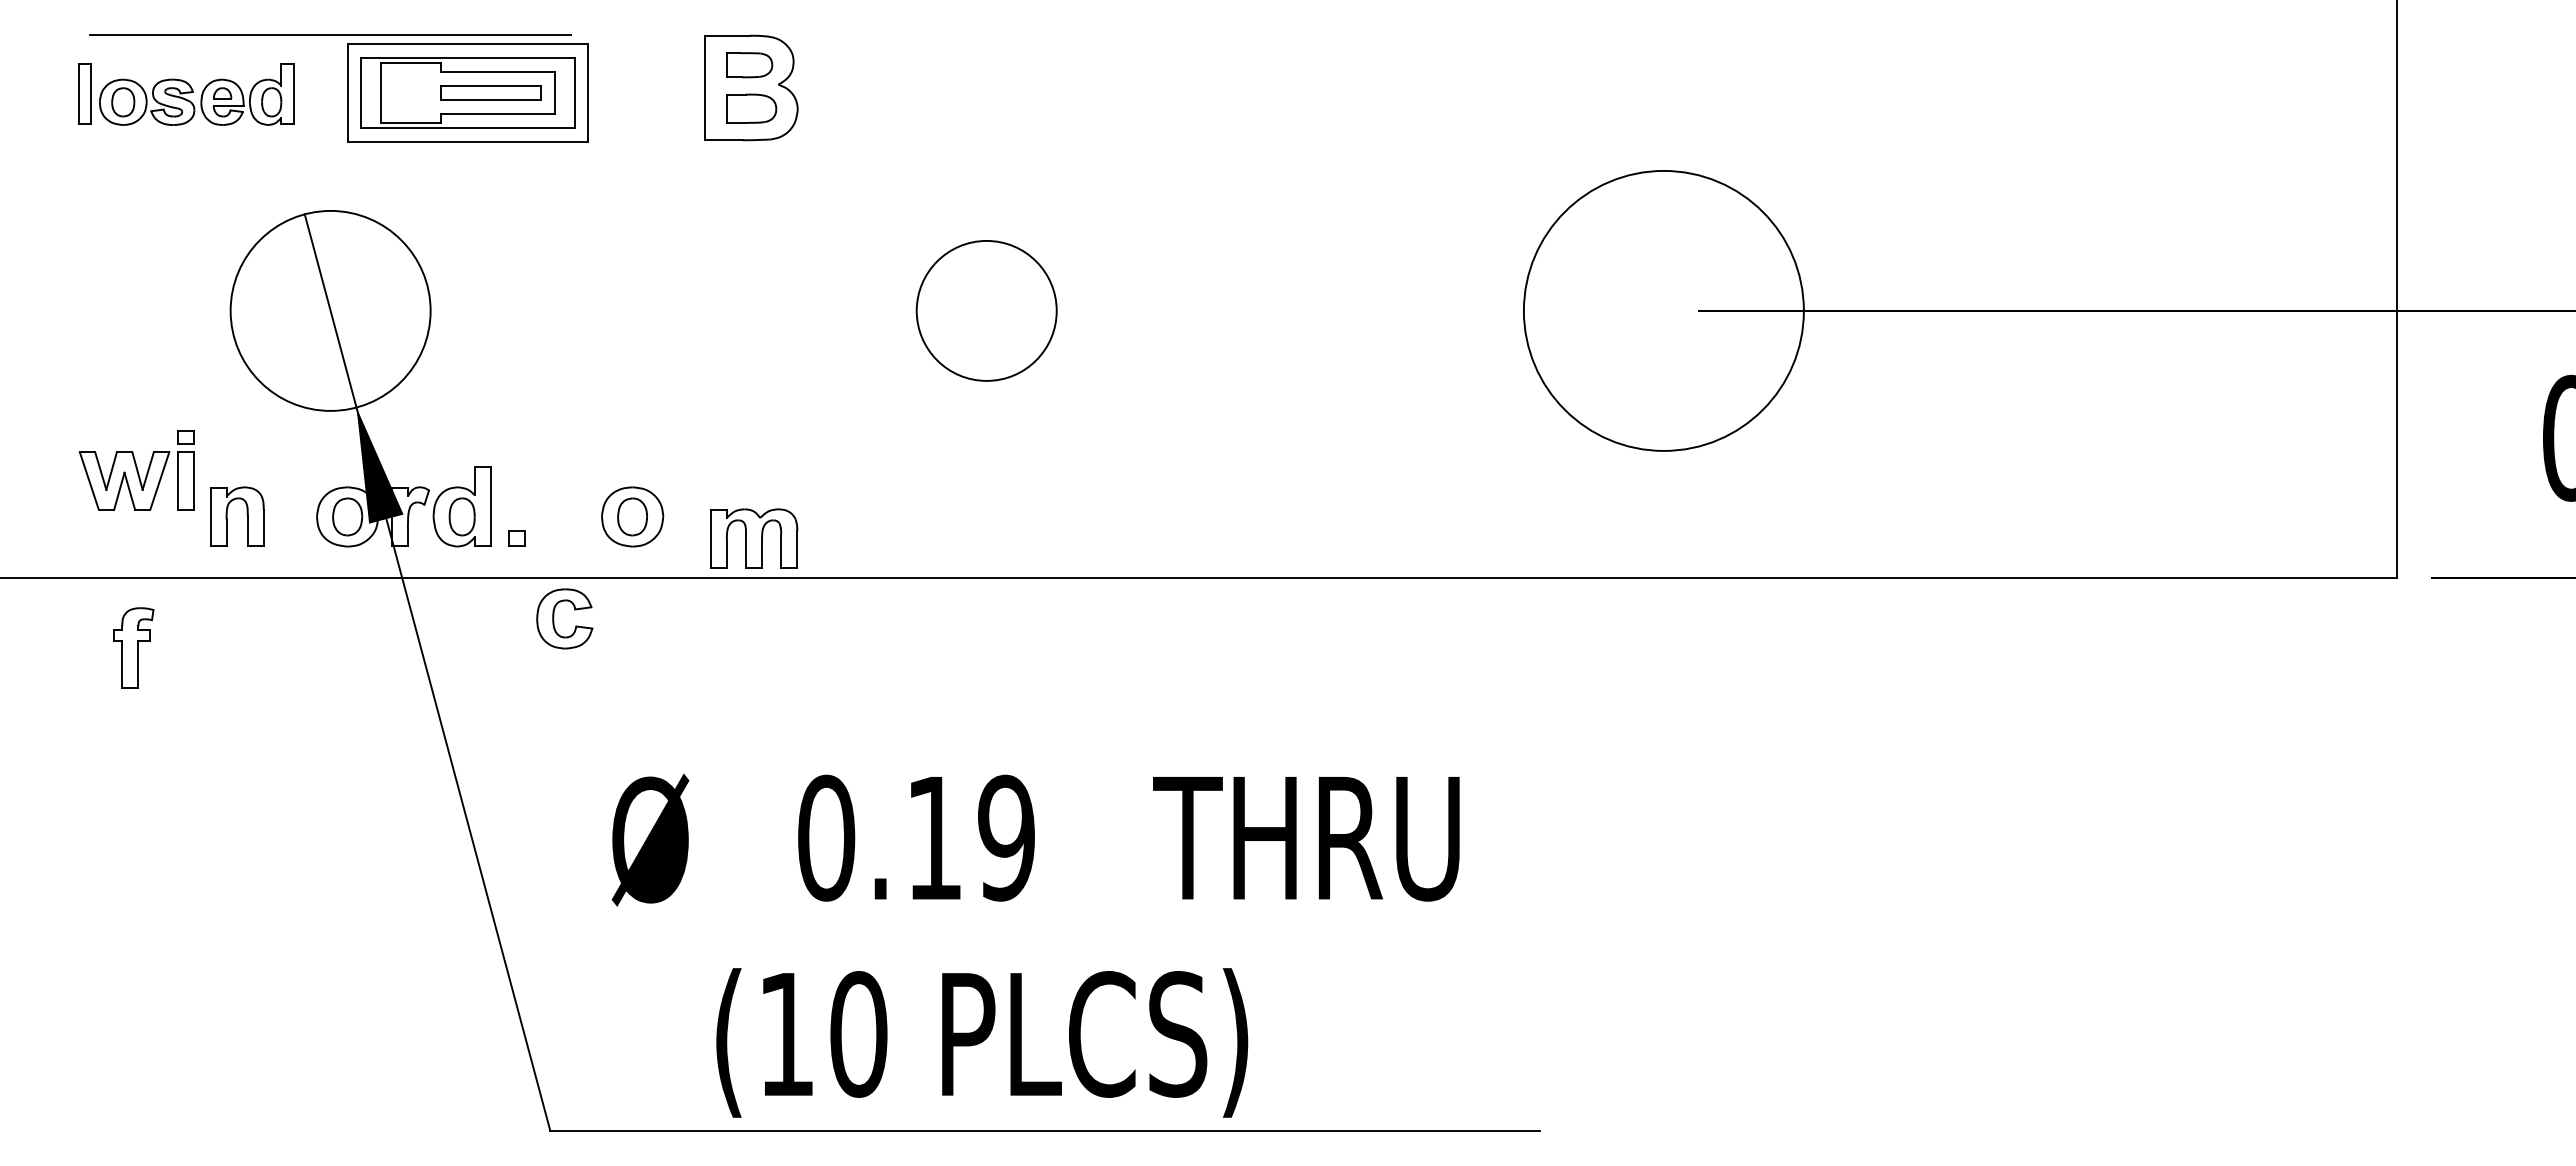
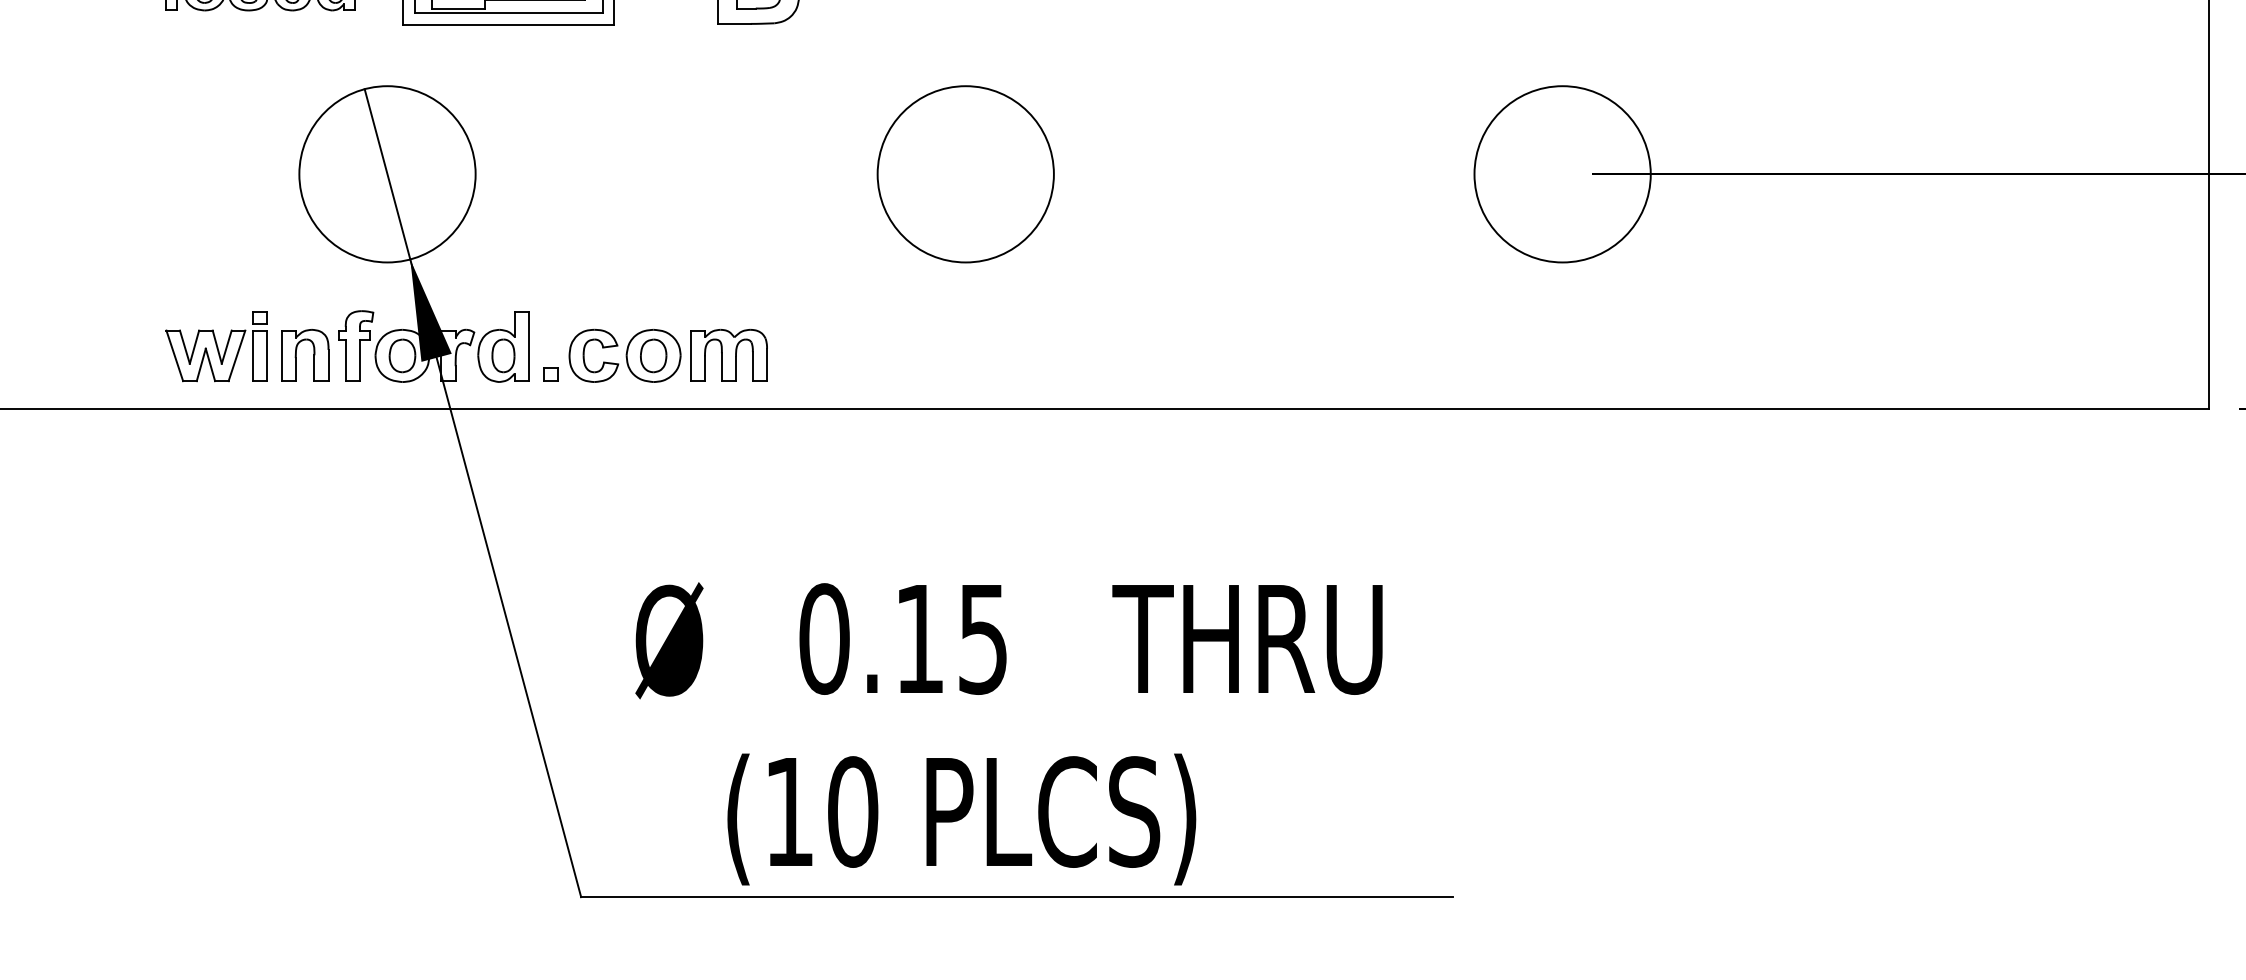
circle: (986, 310) -> (965, 173), size x1.43
circle: (1663, 310) -> (1562, 173), size x0.71
part: (136, 470) -> (216, 346), moved
part: (754, 538) -> (729, 355), moved
part: (554, 618) -> (584, 355), moved
part: (133, 647) -> (355, 345), moved
text: (1006, 837) -> (983, 638), 0.19 -> 0.15

